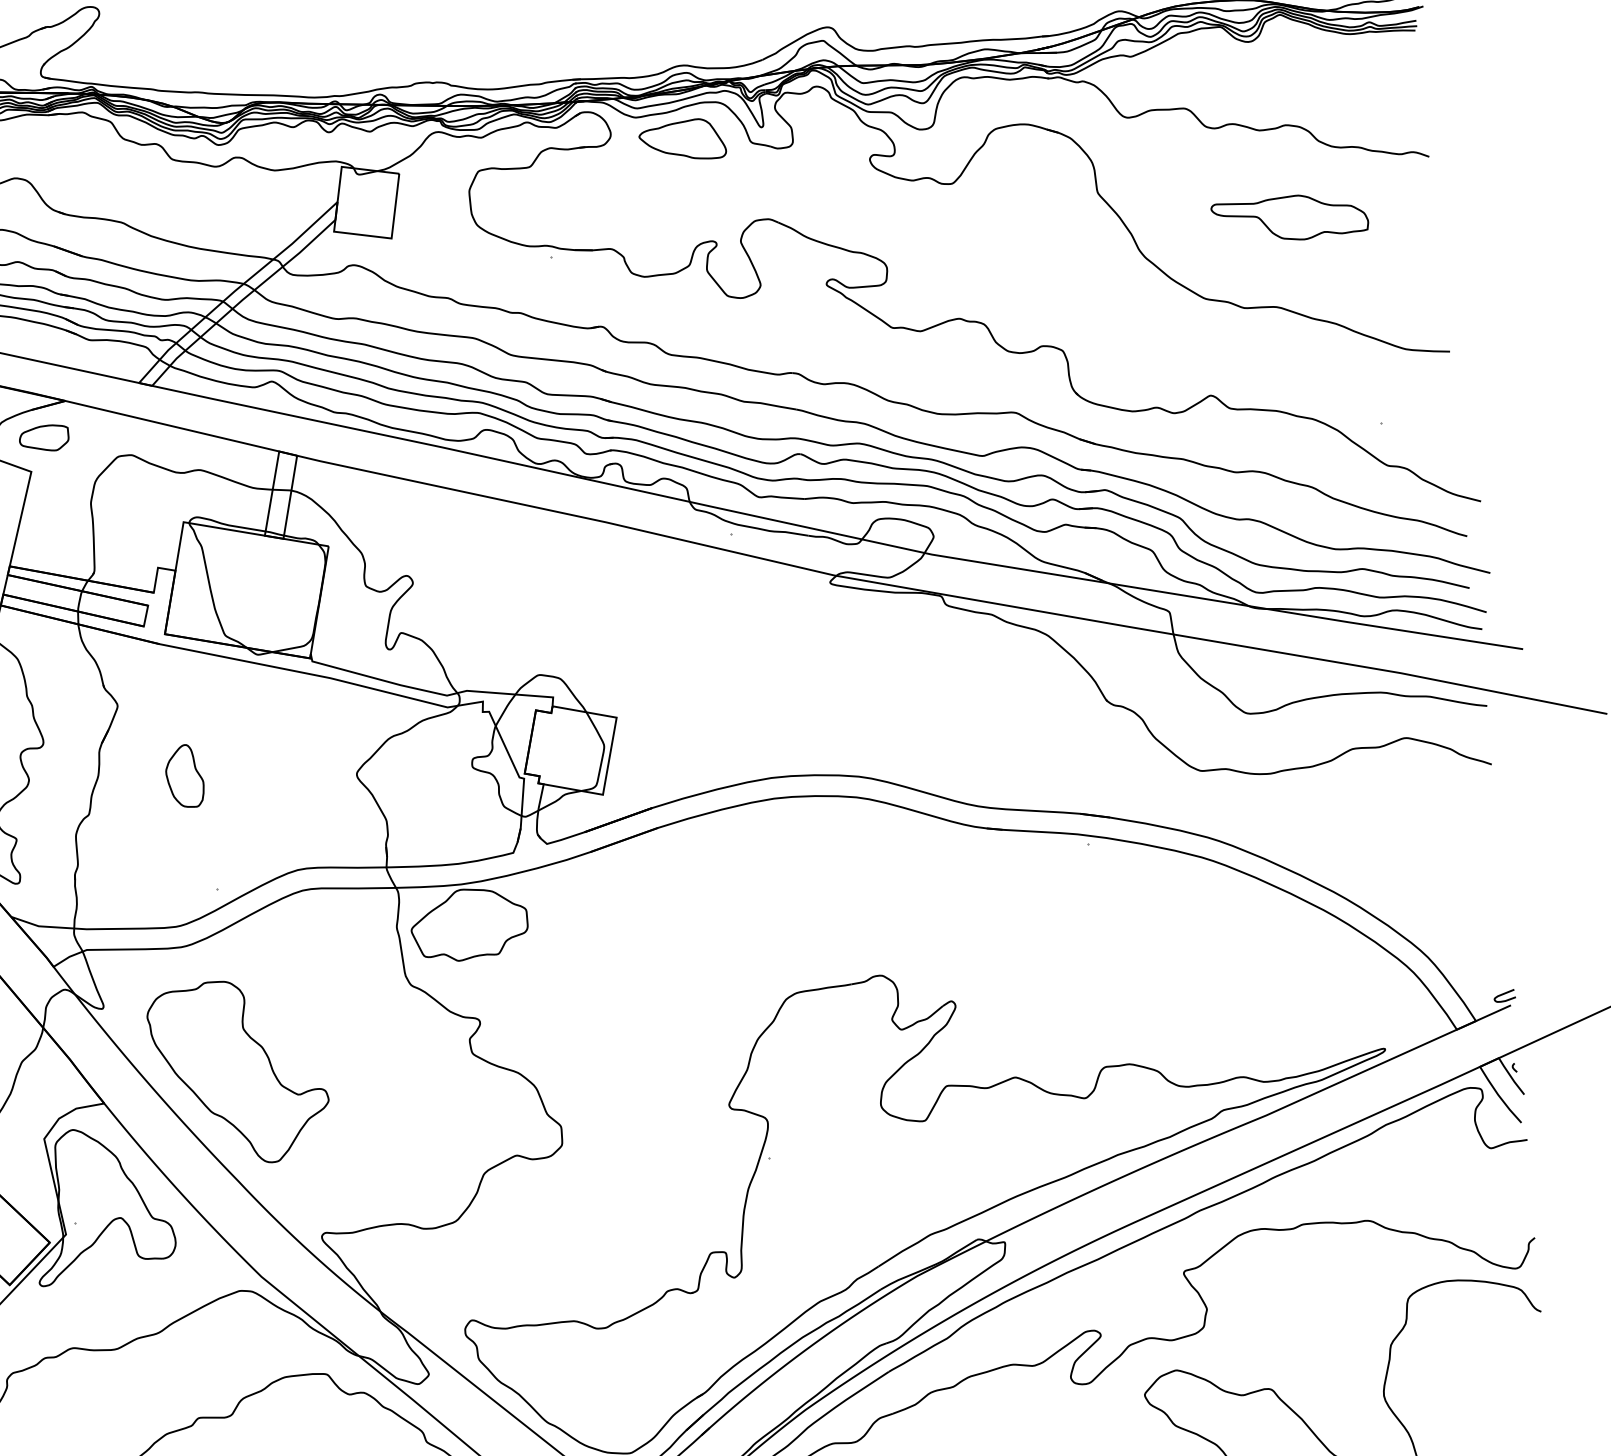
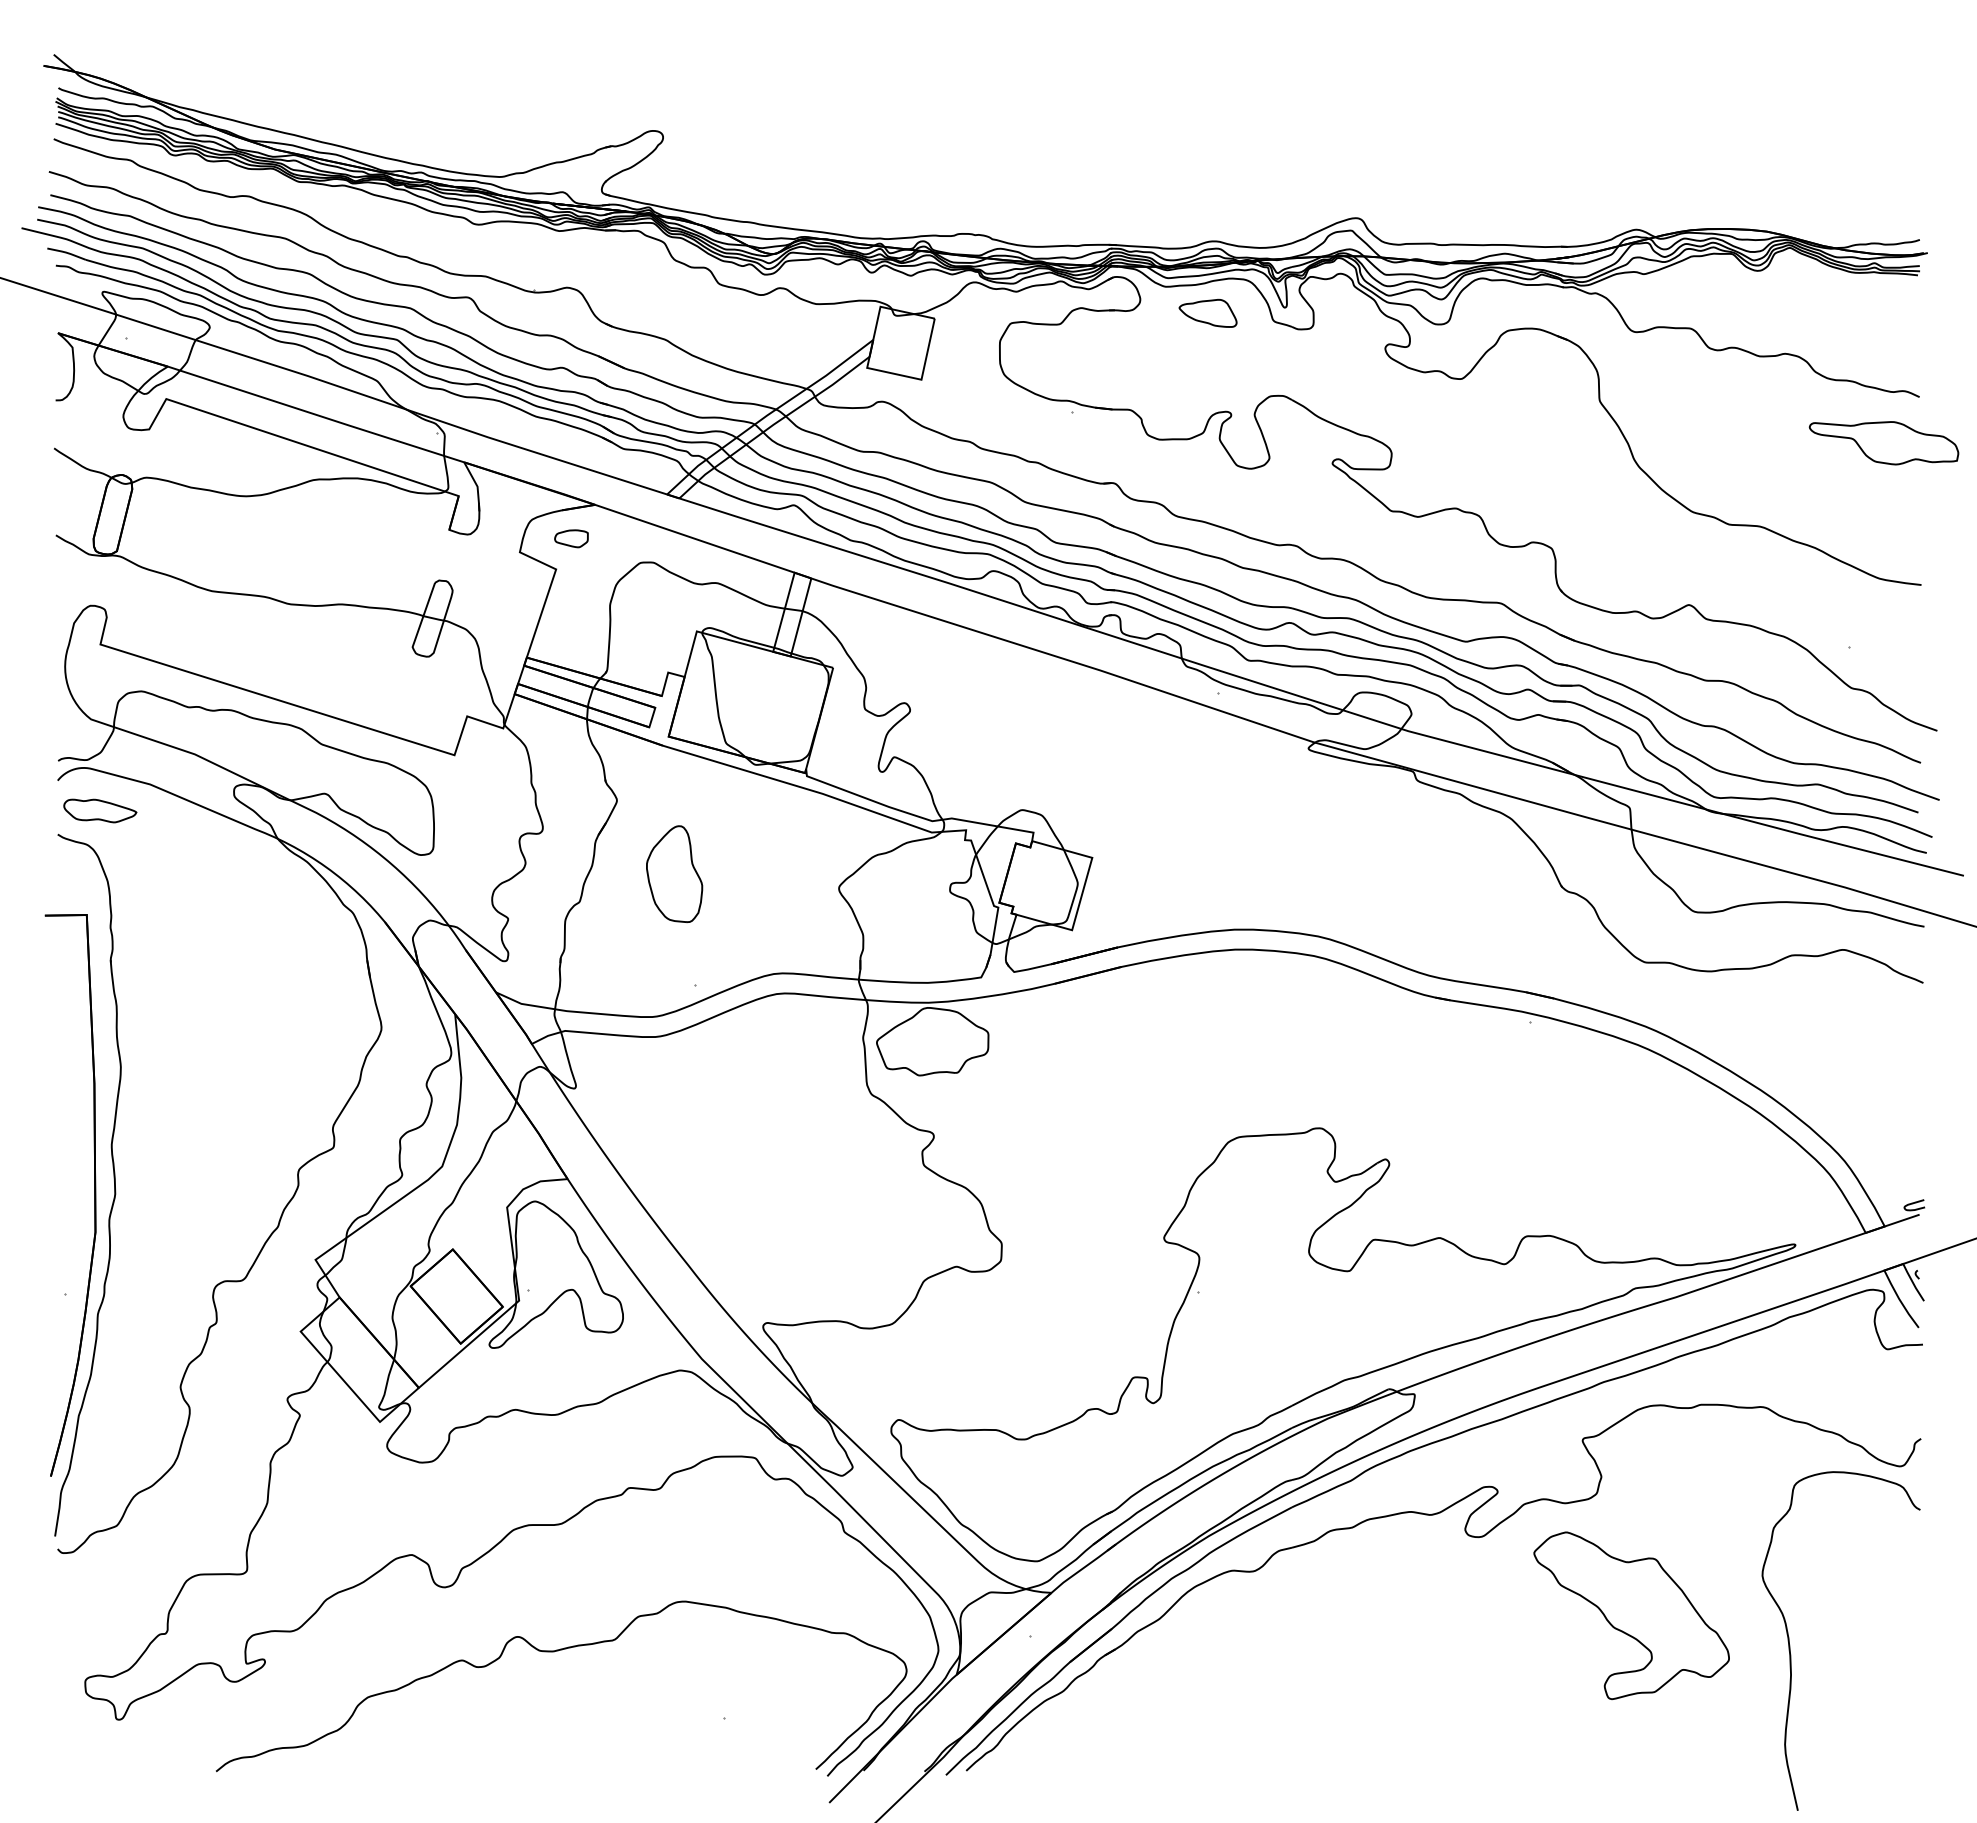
part: (681, 141) -> (1207, 313), size x0.7
part: (1289, 218) -> (1883, 443), moved
part: (44, 438) -> (571, 538), size x0.7
part: (184, 776) -> (674, 874), size x1.6
part: (239, 1072) -> (699, 1161), removed

